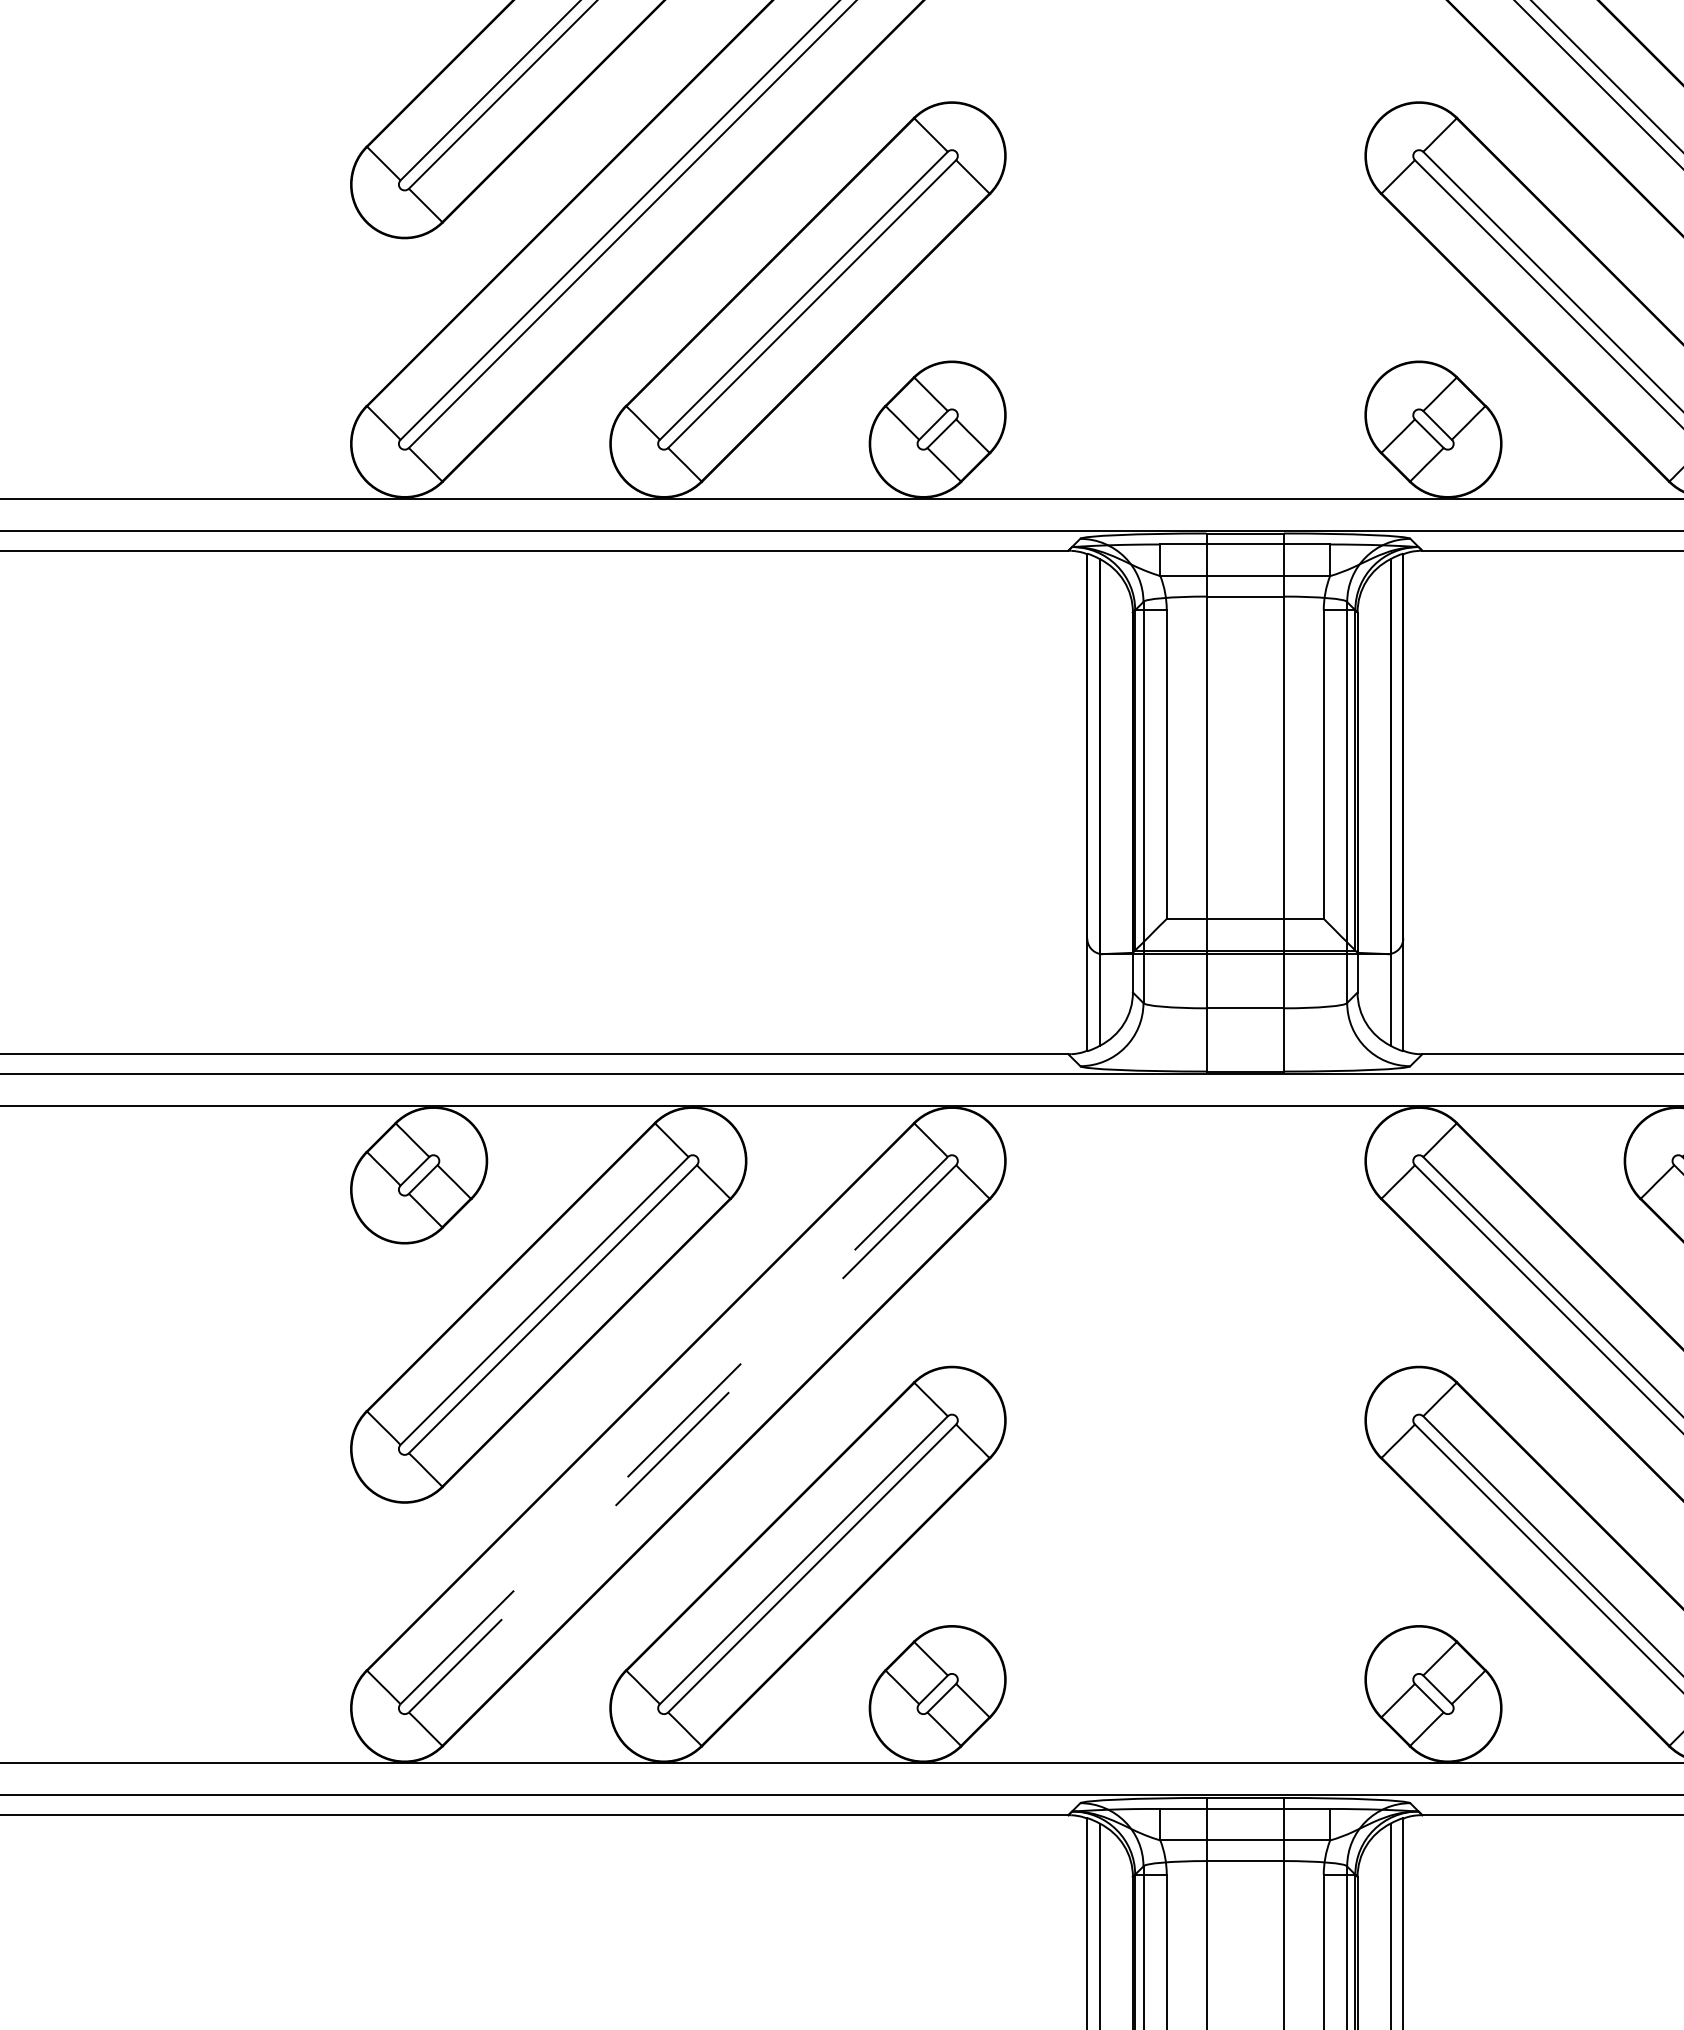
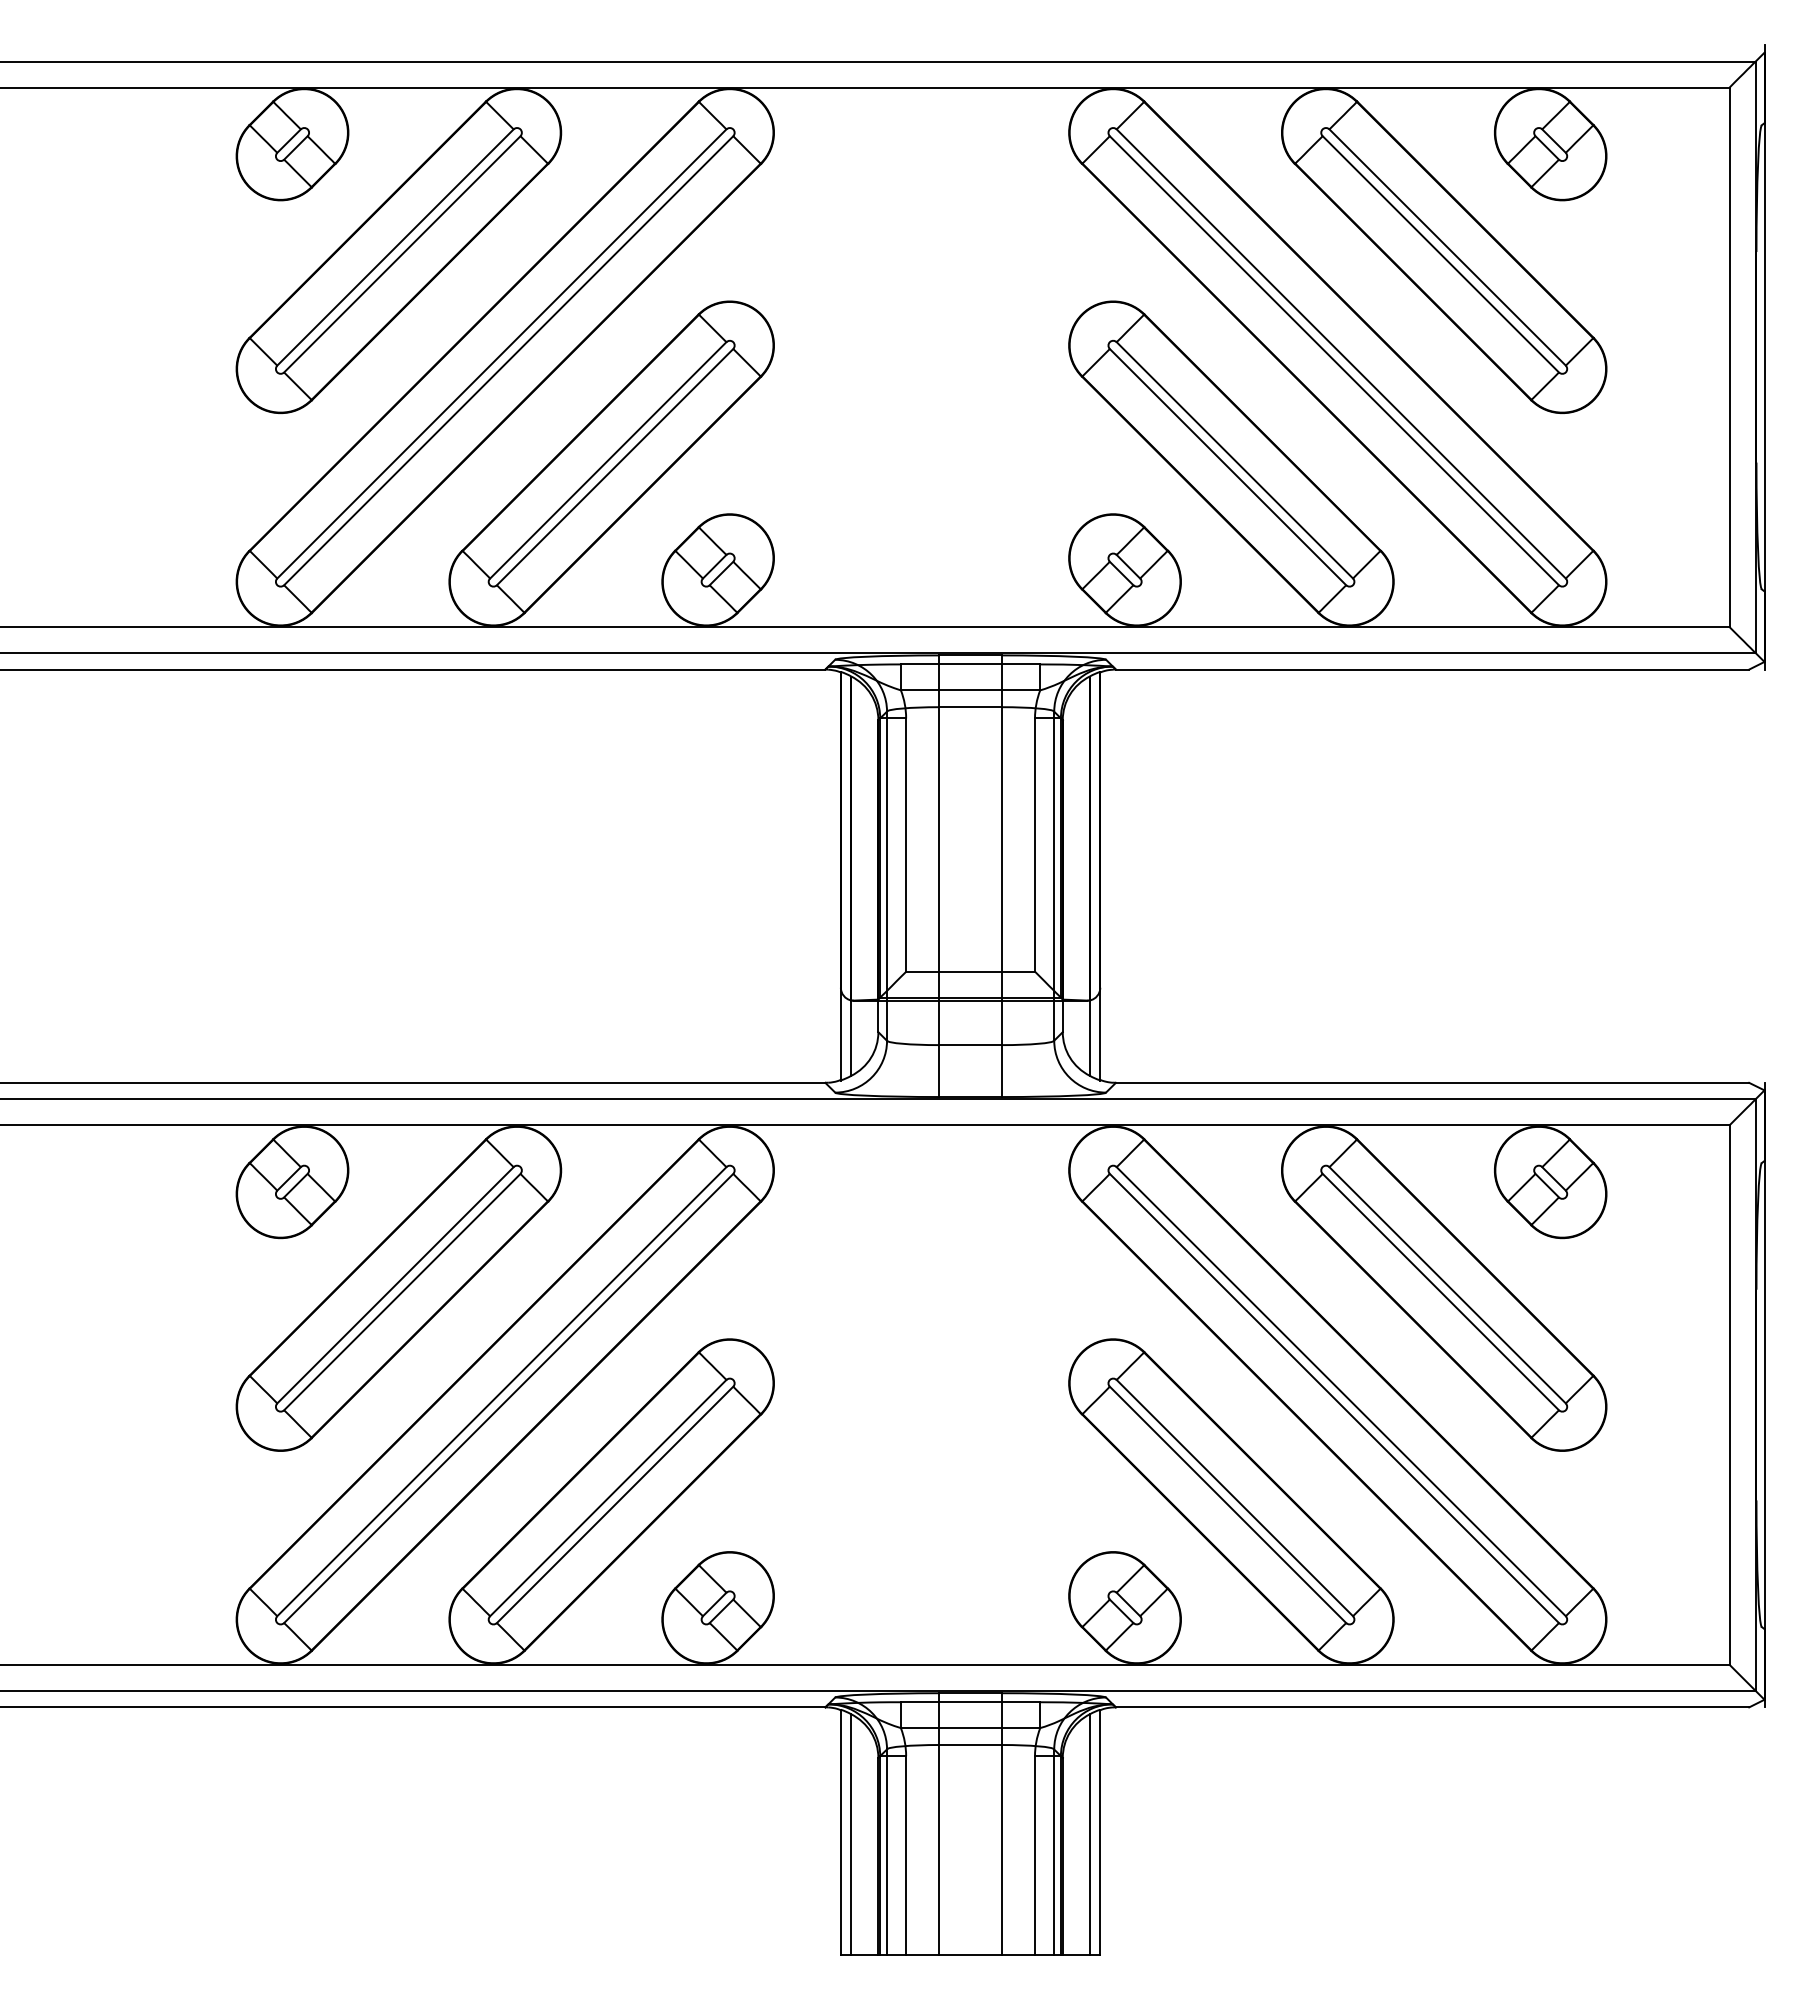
line: (673, 1430) -> (501, 1391), dashed -> solid
line: (682, 1438) -> (508, 1398), dashed -> solid

